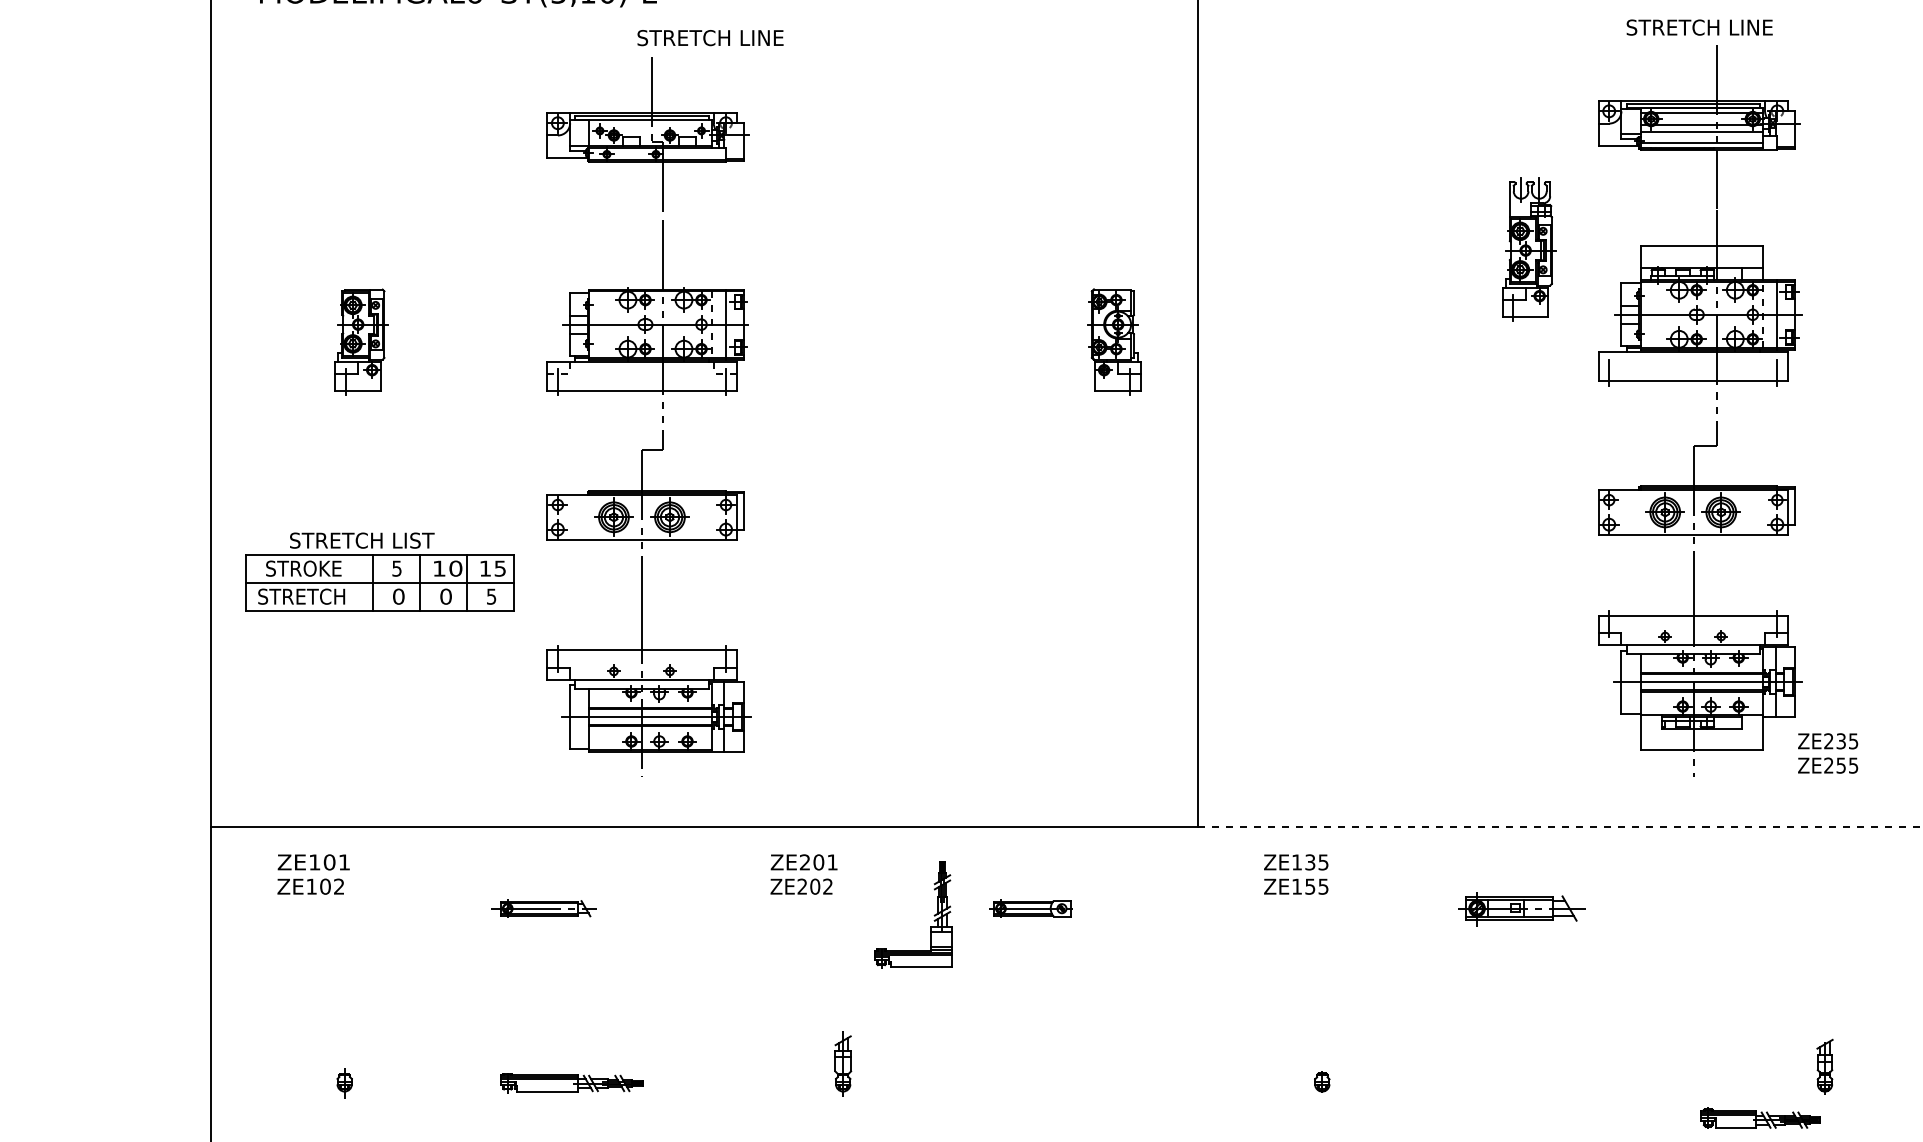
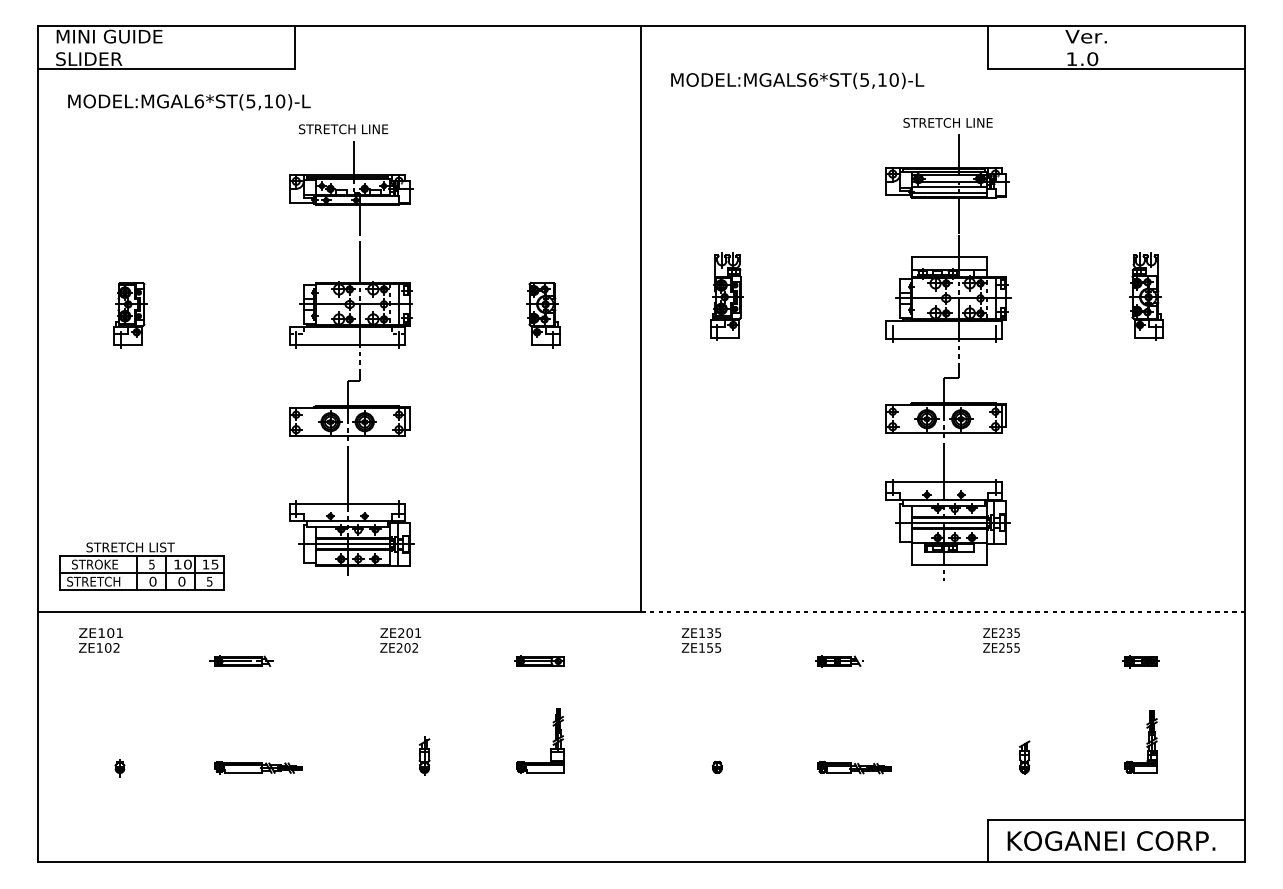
part: (1528, 249) -> (726, 296), moved
part: (1114, 341) -> (543, 314), moved
part: (661, 416) -> (359, 360), moved
part: (379, 571) -> (141, 566), moved
text: (1828, 753) -> (1001, 640), moved
part: (1522, 908) -> (839, 661), size x0.62
part: (932, 915) -> (552, 741), moved
part: (1760, 1118) -> (854, 767), moved

